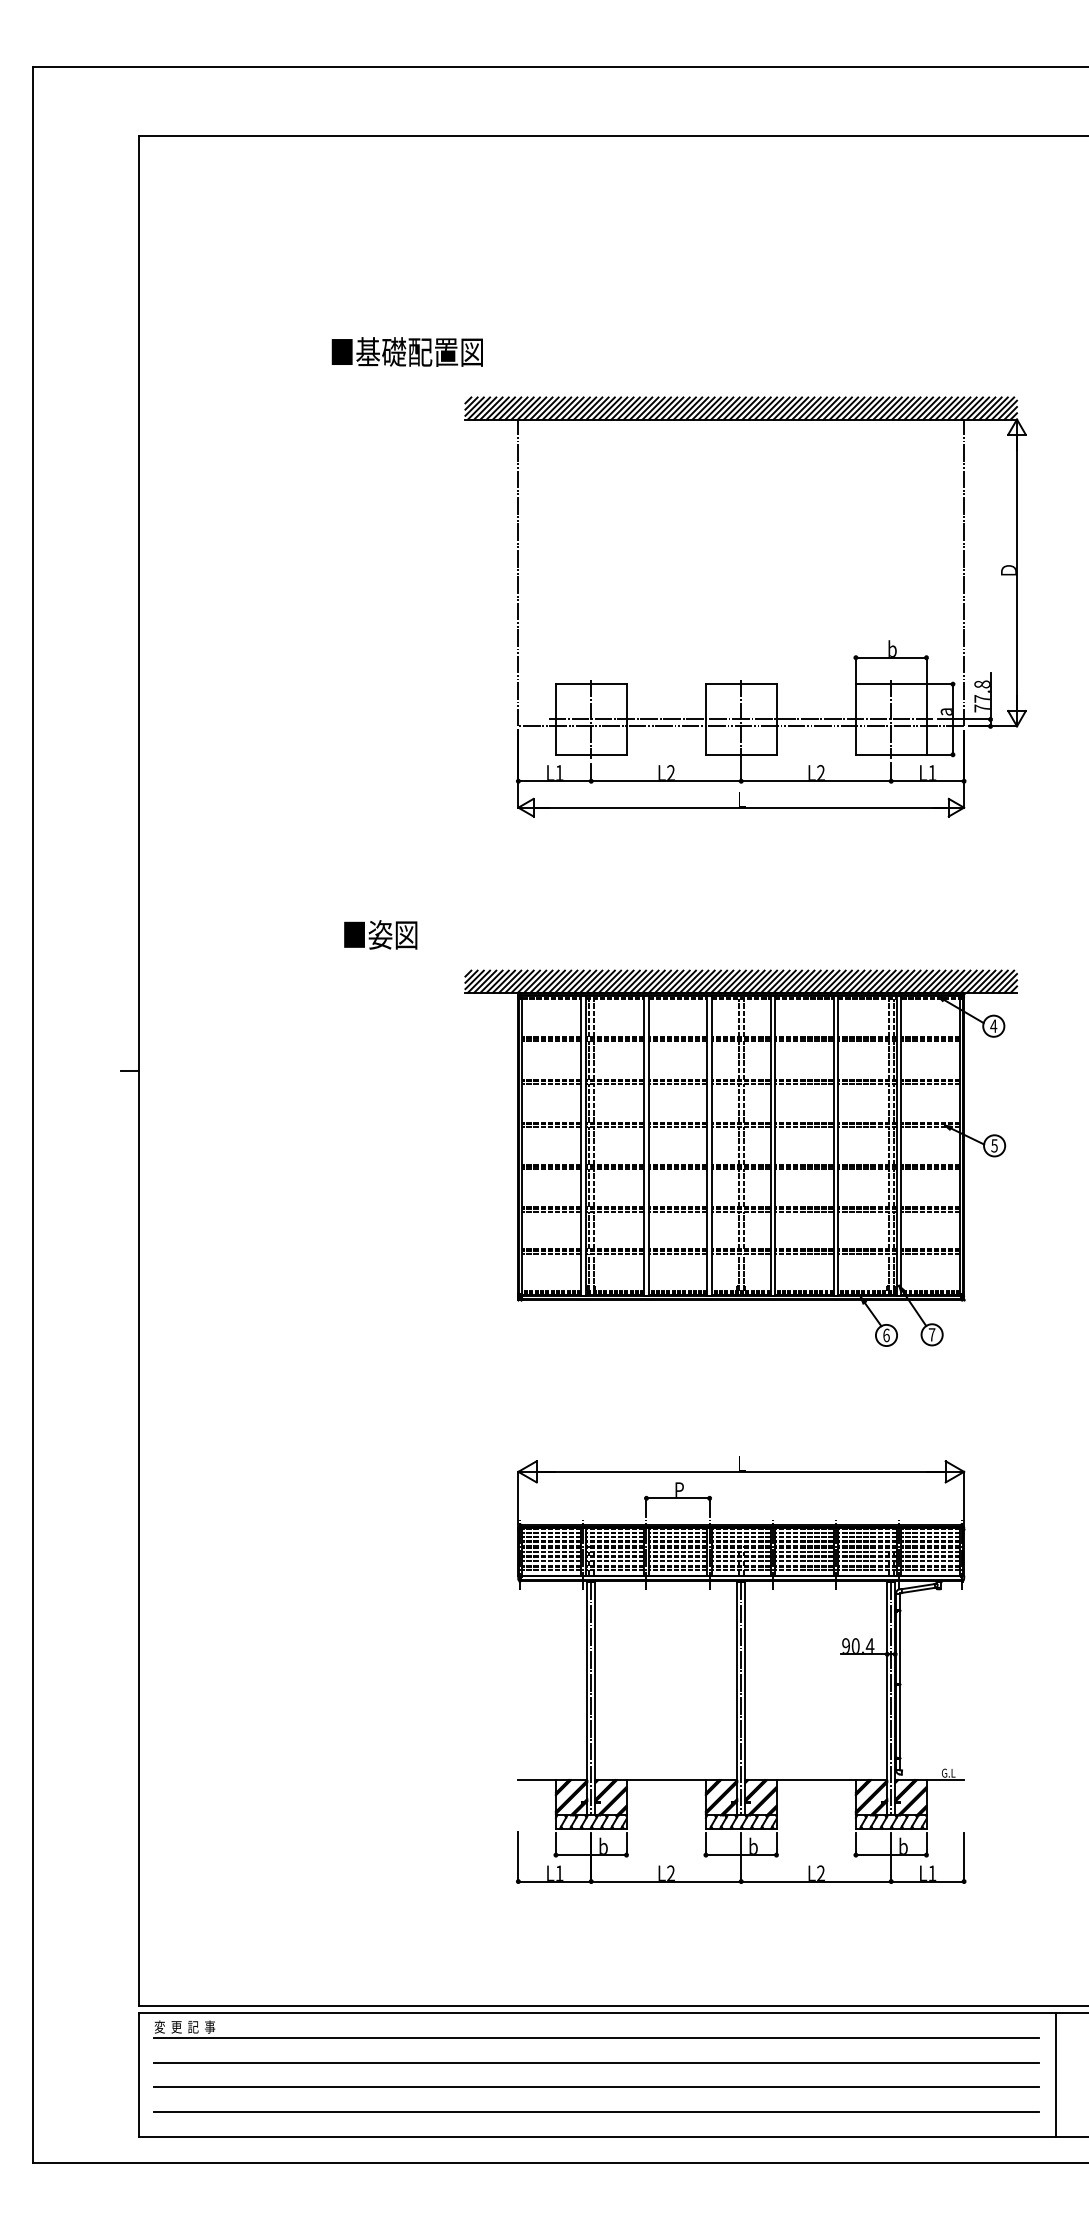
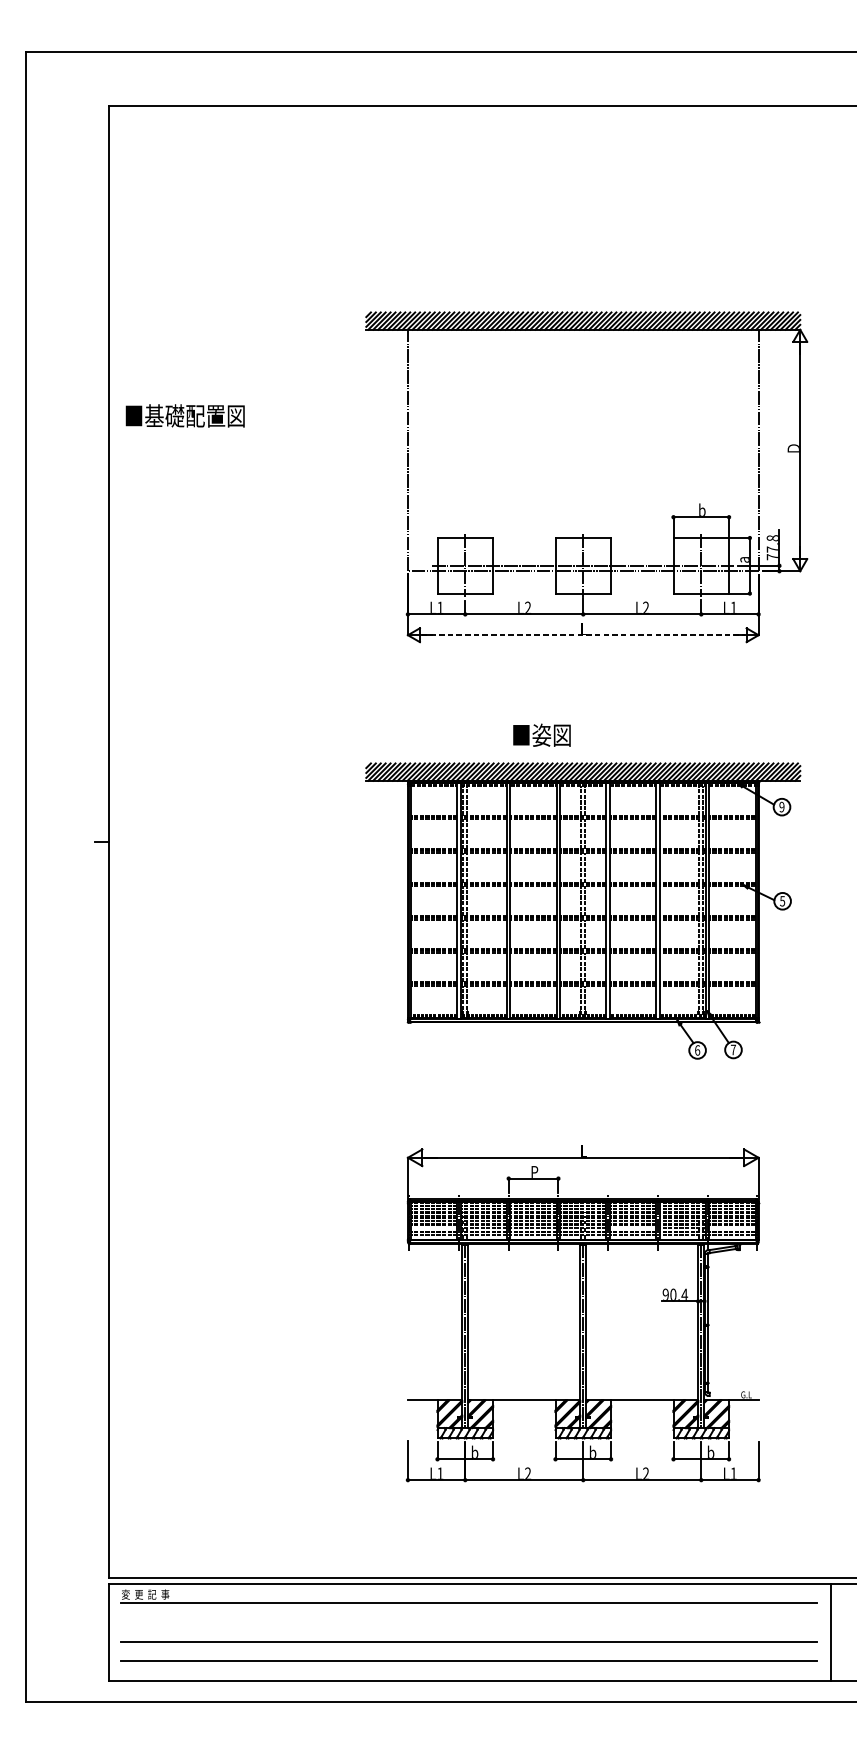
text: (406, 351) -> (184, 415), moved
line: (741, 807) -> (583, 635), solid -> dashed
text: (380, 934) -> (541, 734), moved
text: (993, 1025) -> (781, 806), 4 -> 9
line: (551, 1560) -> (434, 1227), removed
line: (804, 1560) -> (633, 1227), removed
line: (930, 1560) -> (732, 1227), removed
line: (595, 2062) -> (468, 1622), removed

